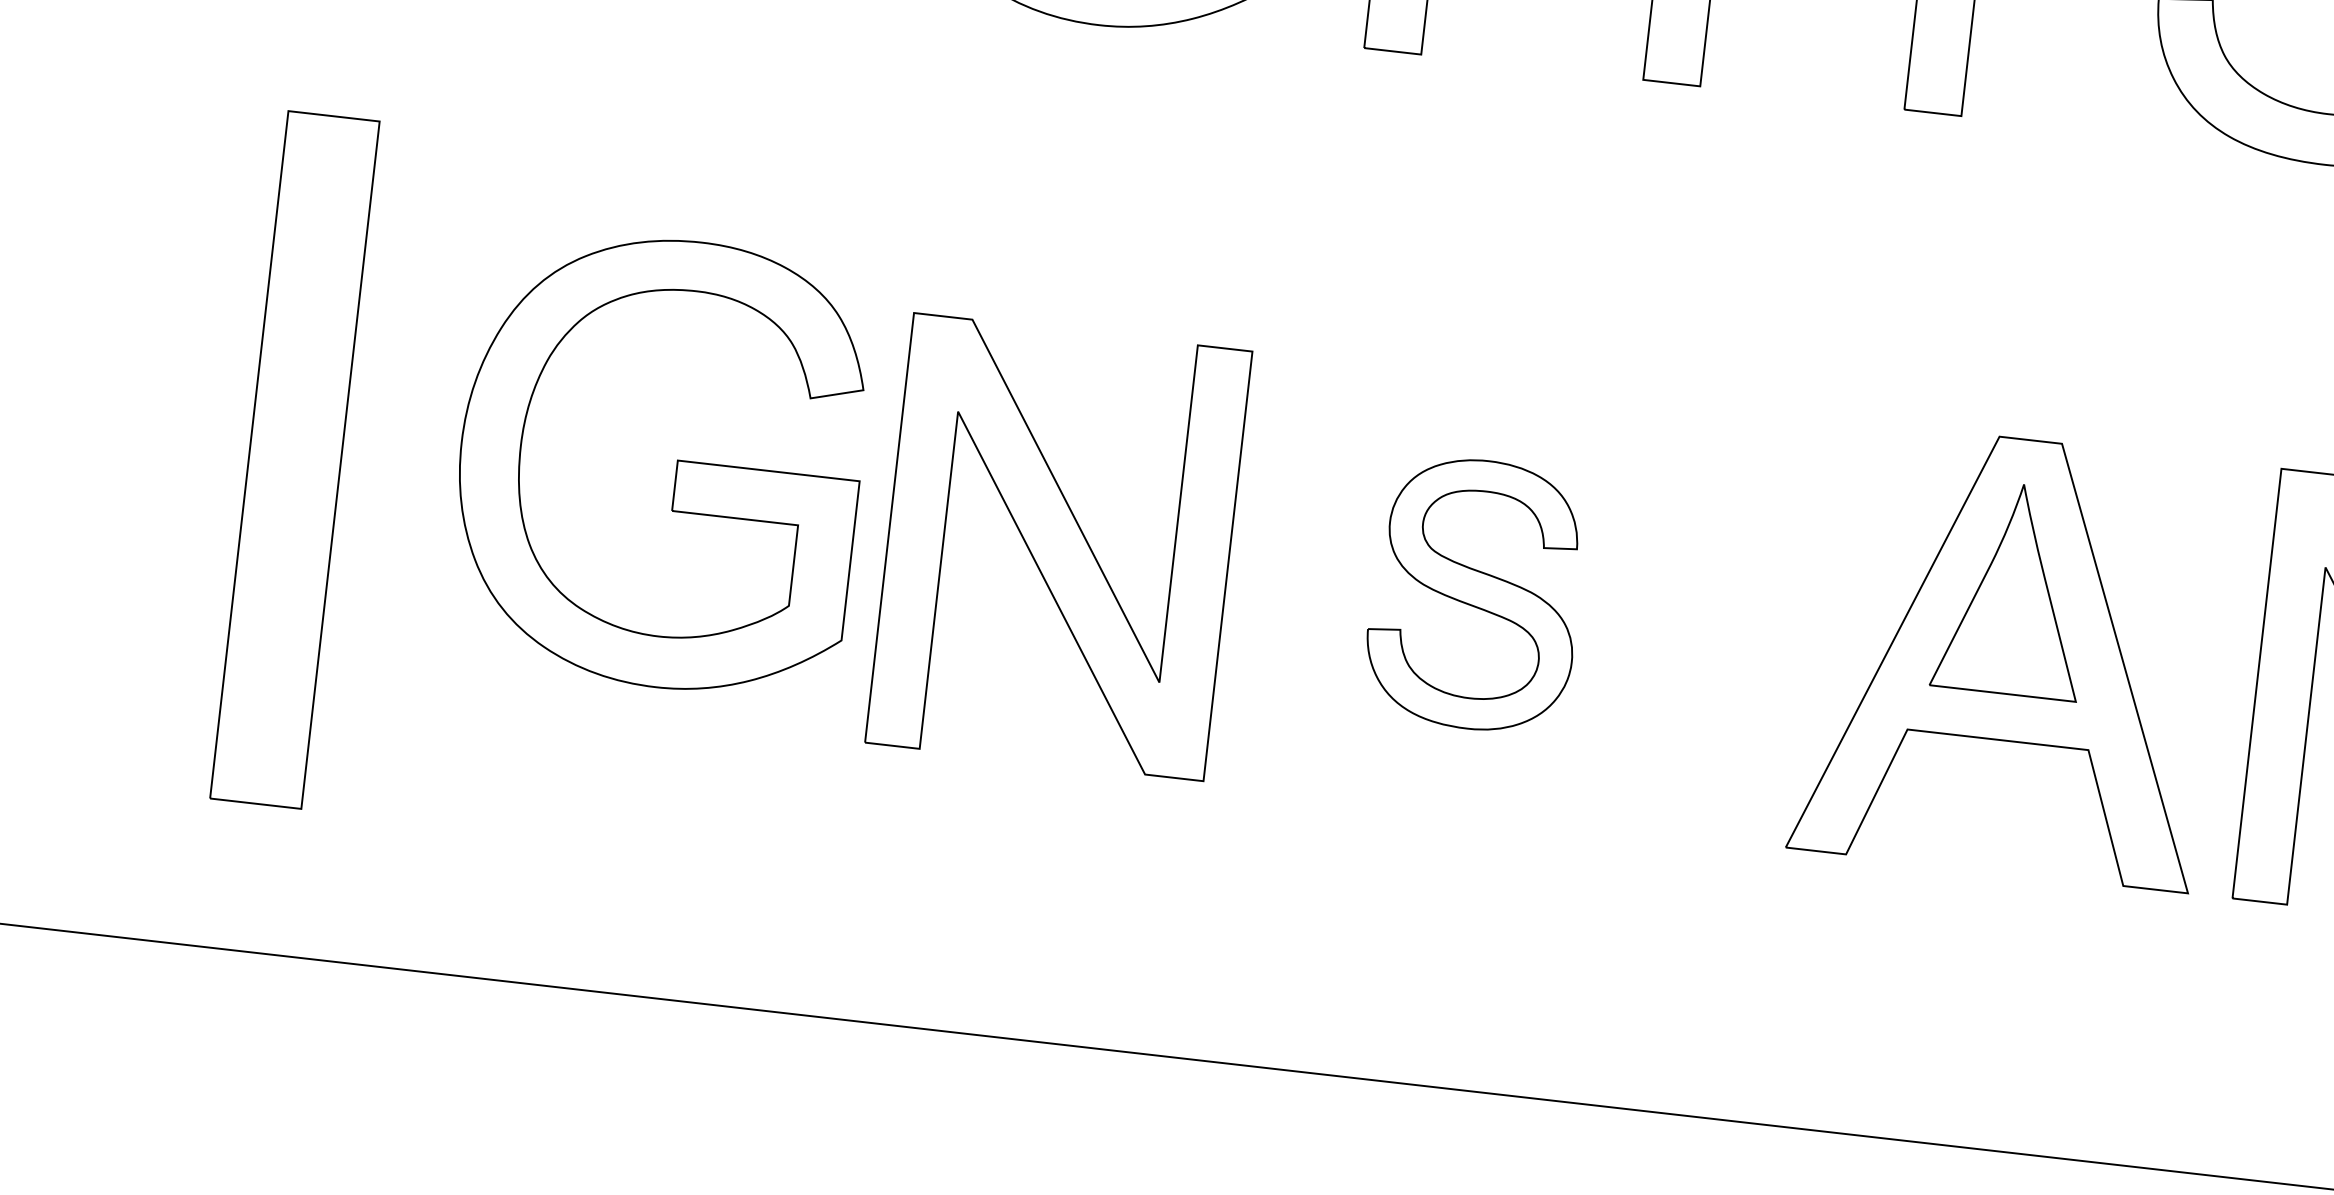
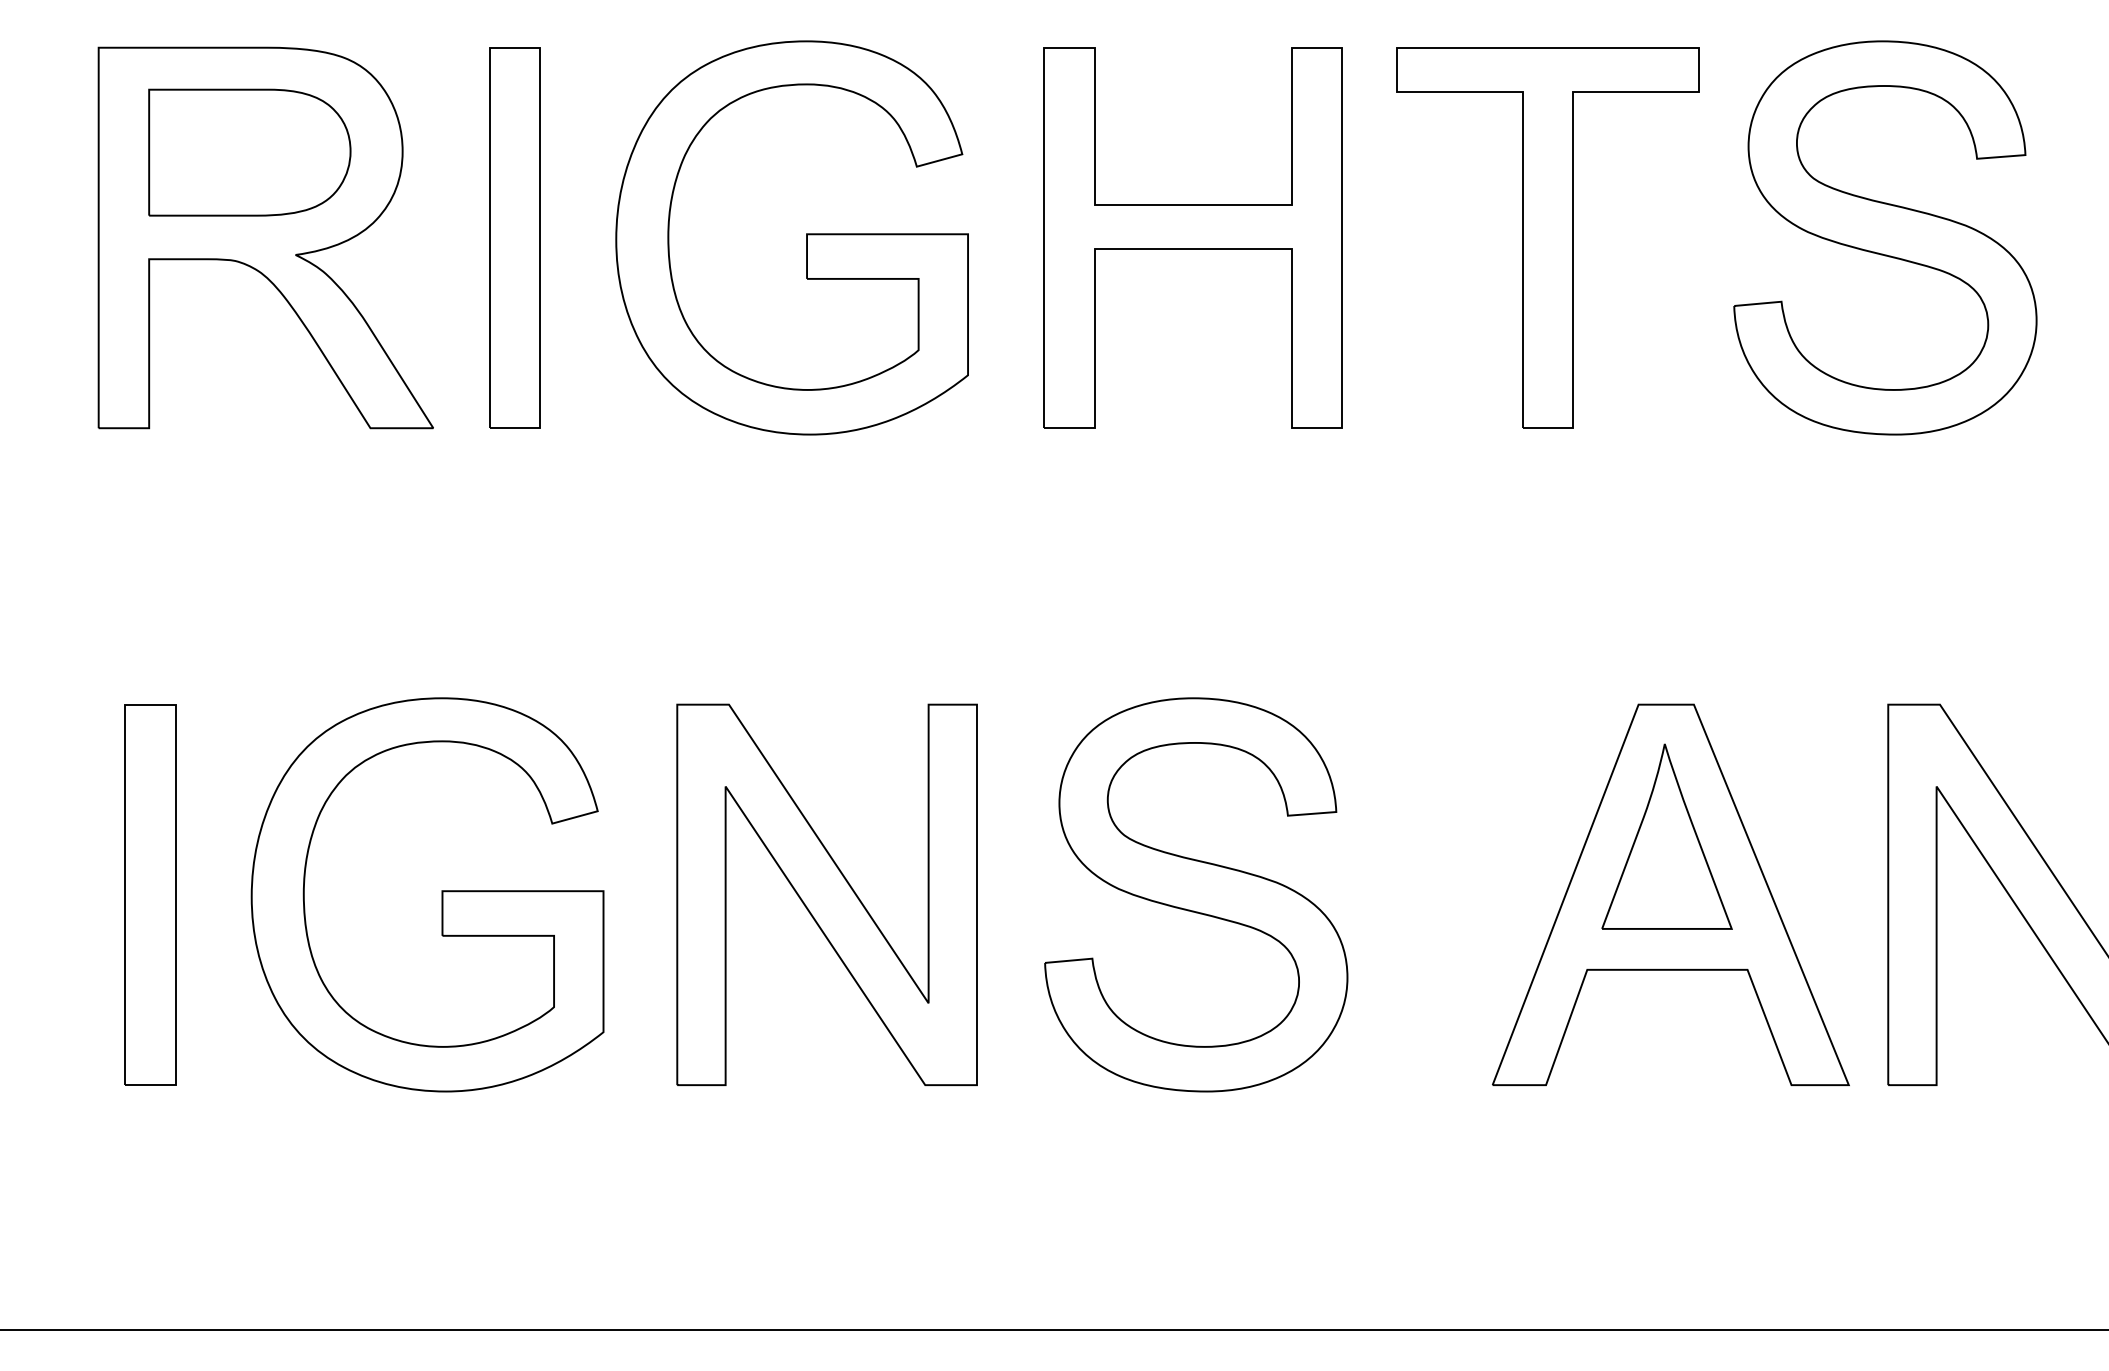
part: (294, 459) -> (150, 894), size x0.62
part: (676, 464) -> (441, 894), moved
part: (1475, 594) -> (1196, 894), size x1.67

